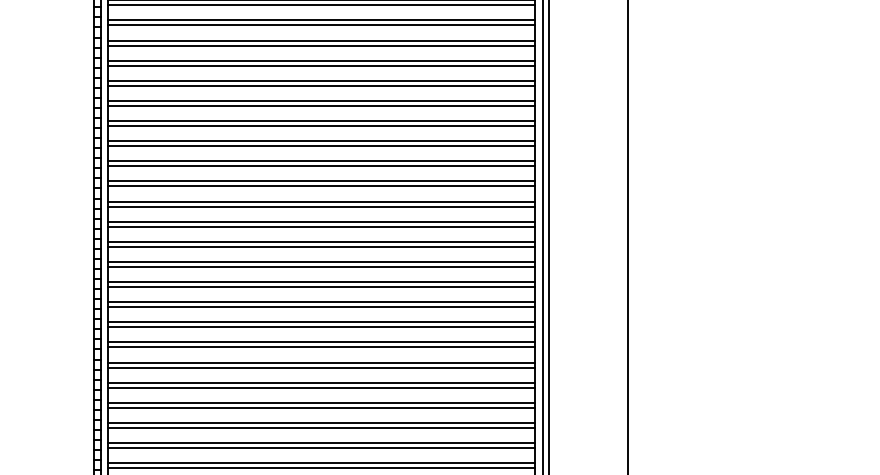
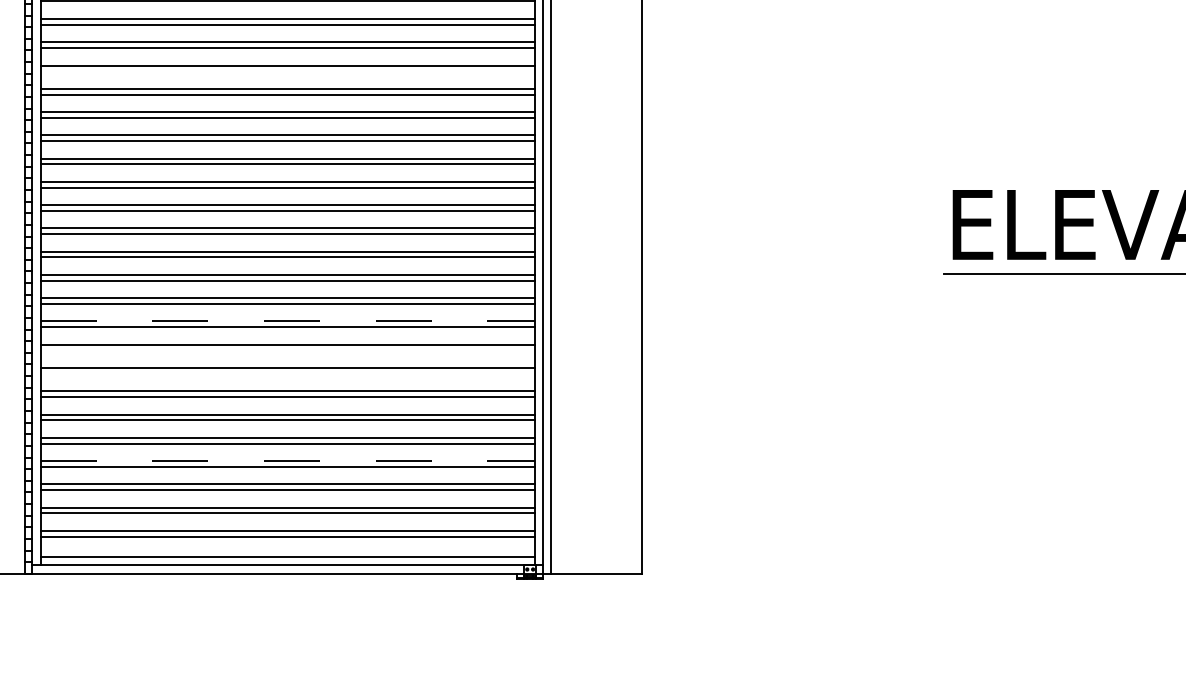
line: (321, 106) -> (287, 71), removed
line: (321, 322) -> (287, 321), solid -> dashed
line: (321, 347) -> (287, 350), removed
line: (321, 367) -> (287, 373), removed
line: (321, 443) -> (287, 461), solid -> dashed

